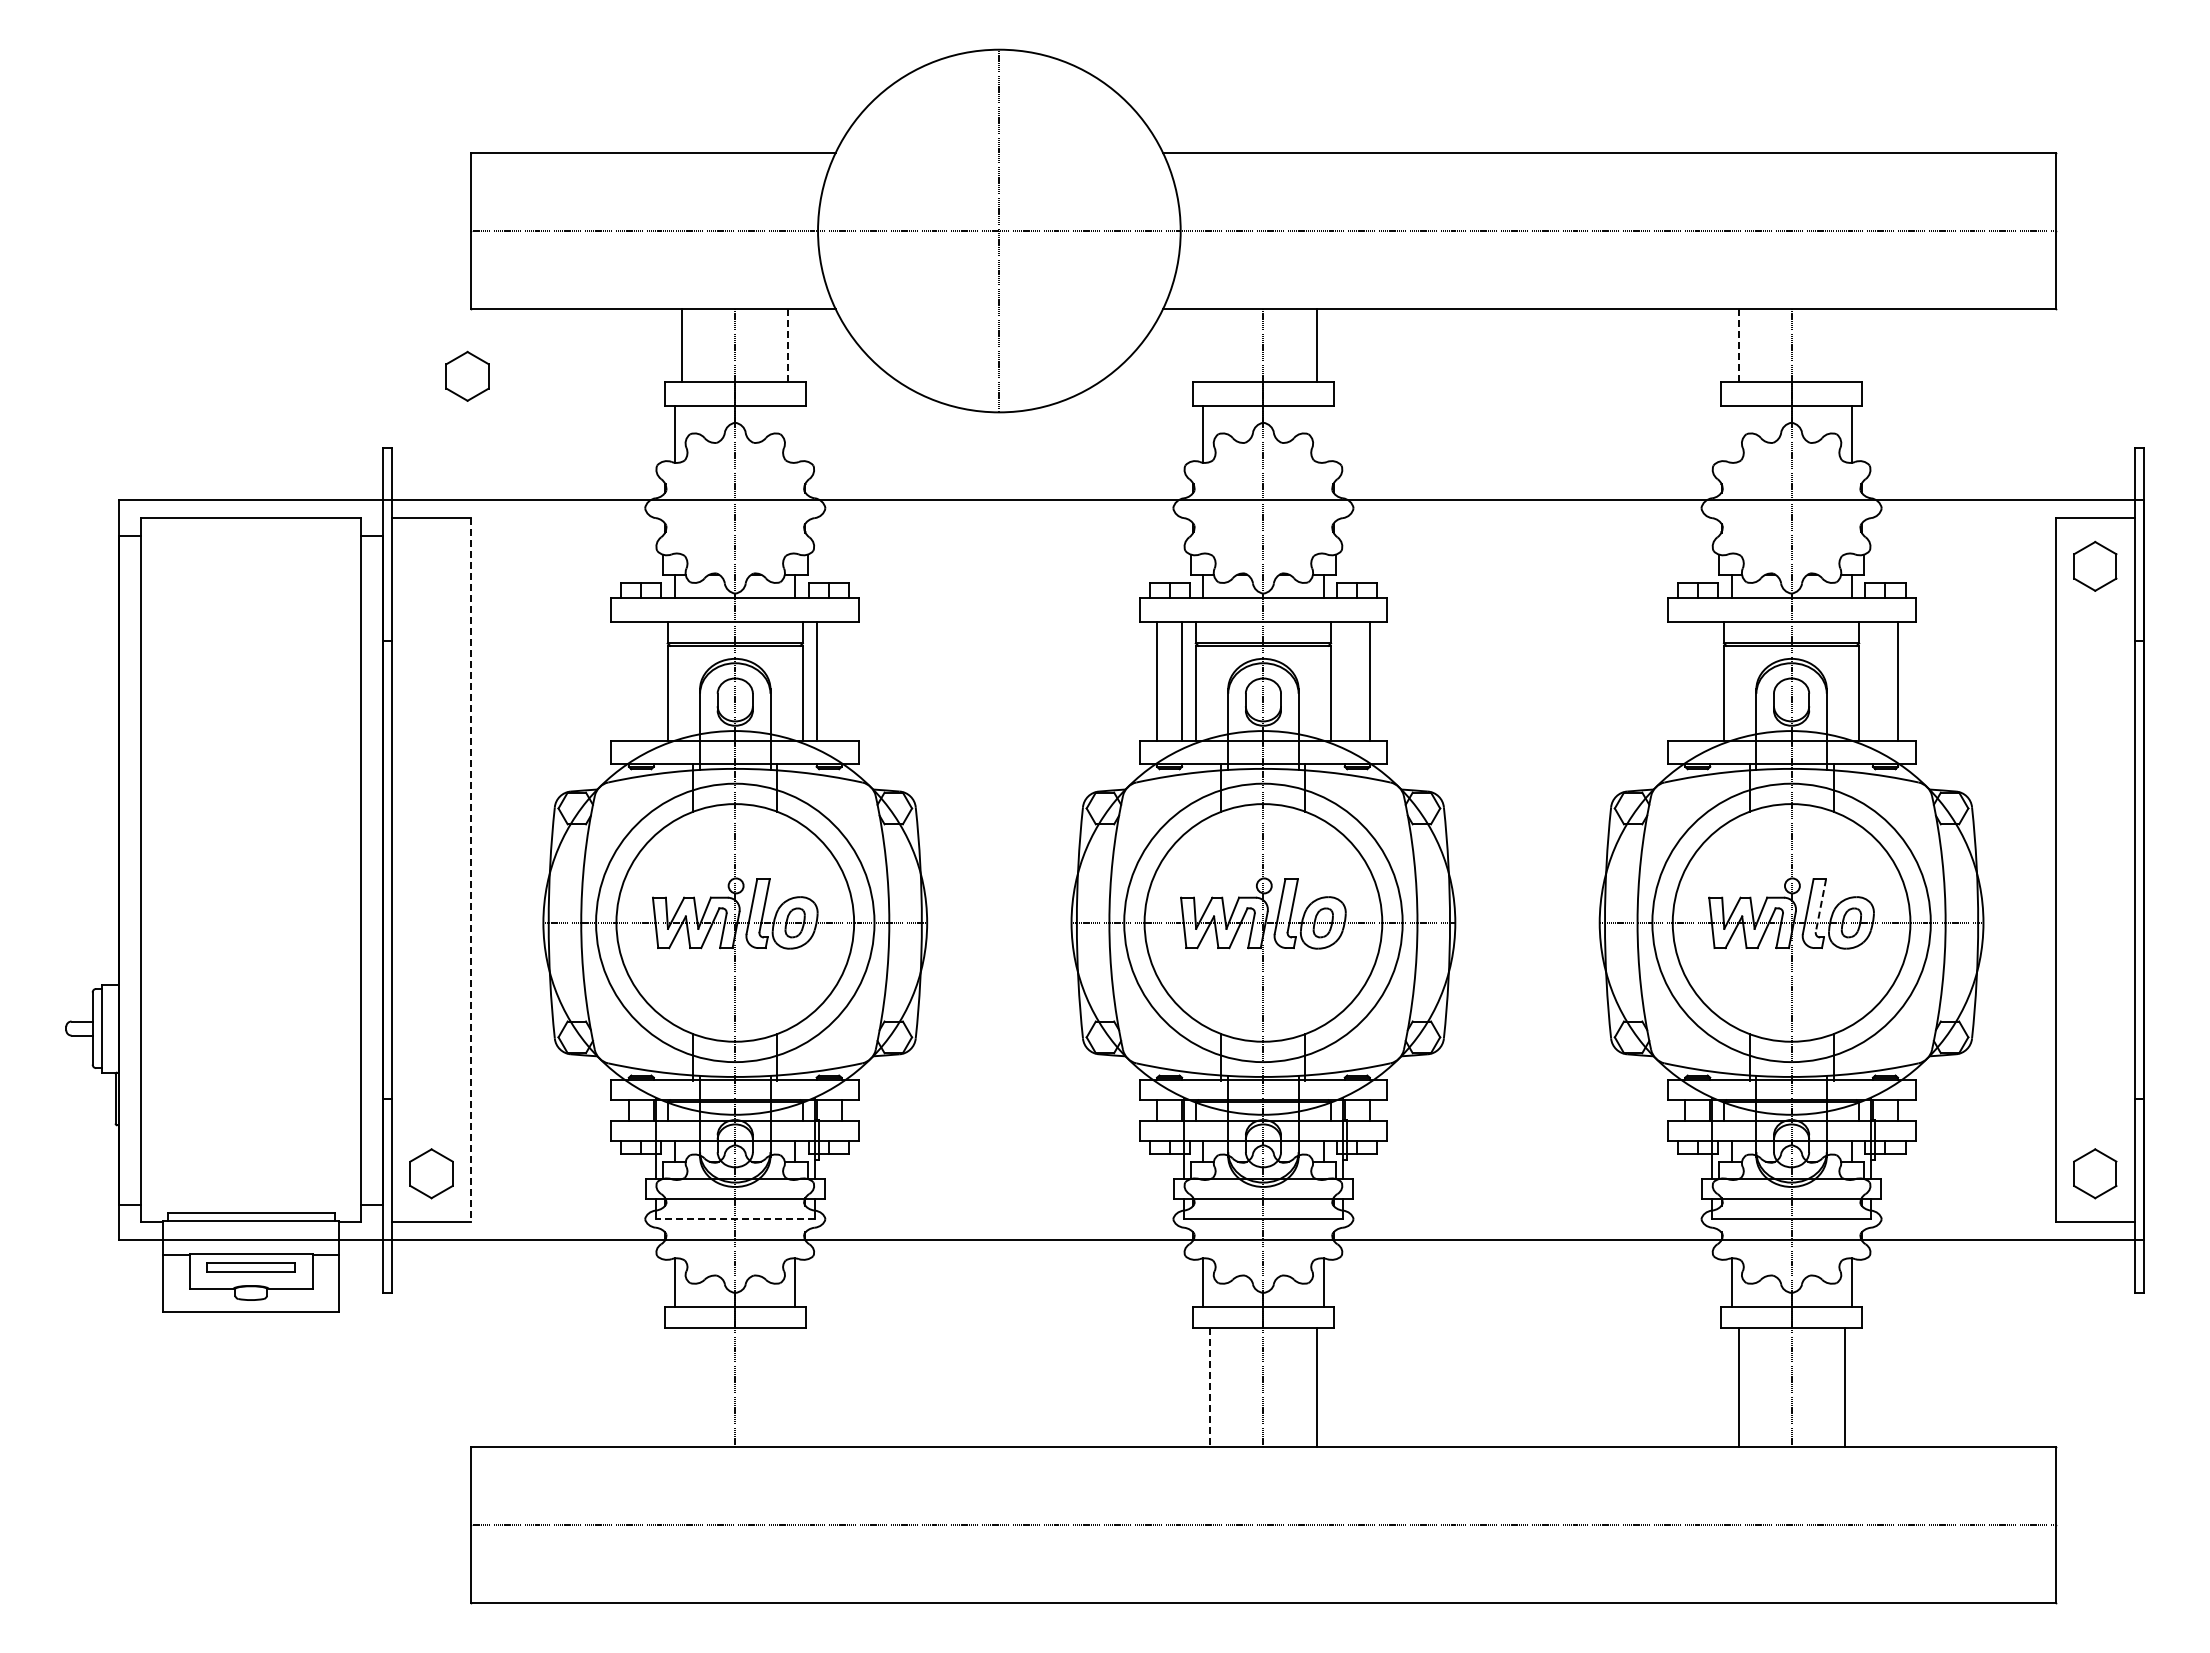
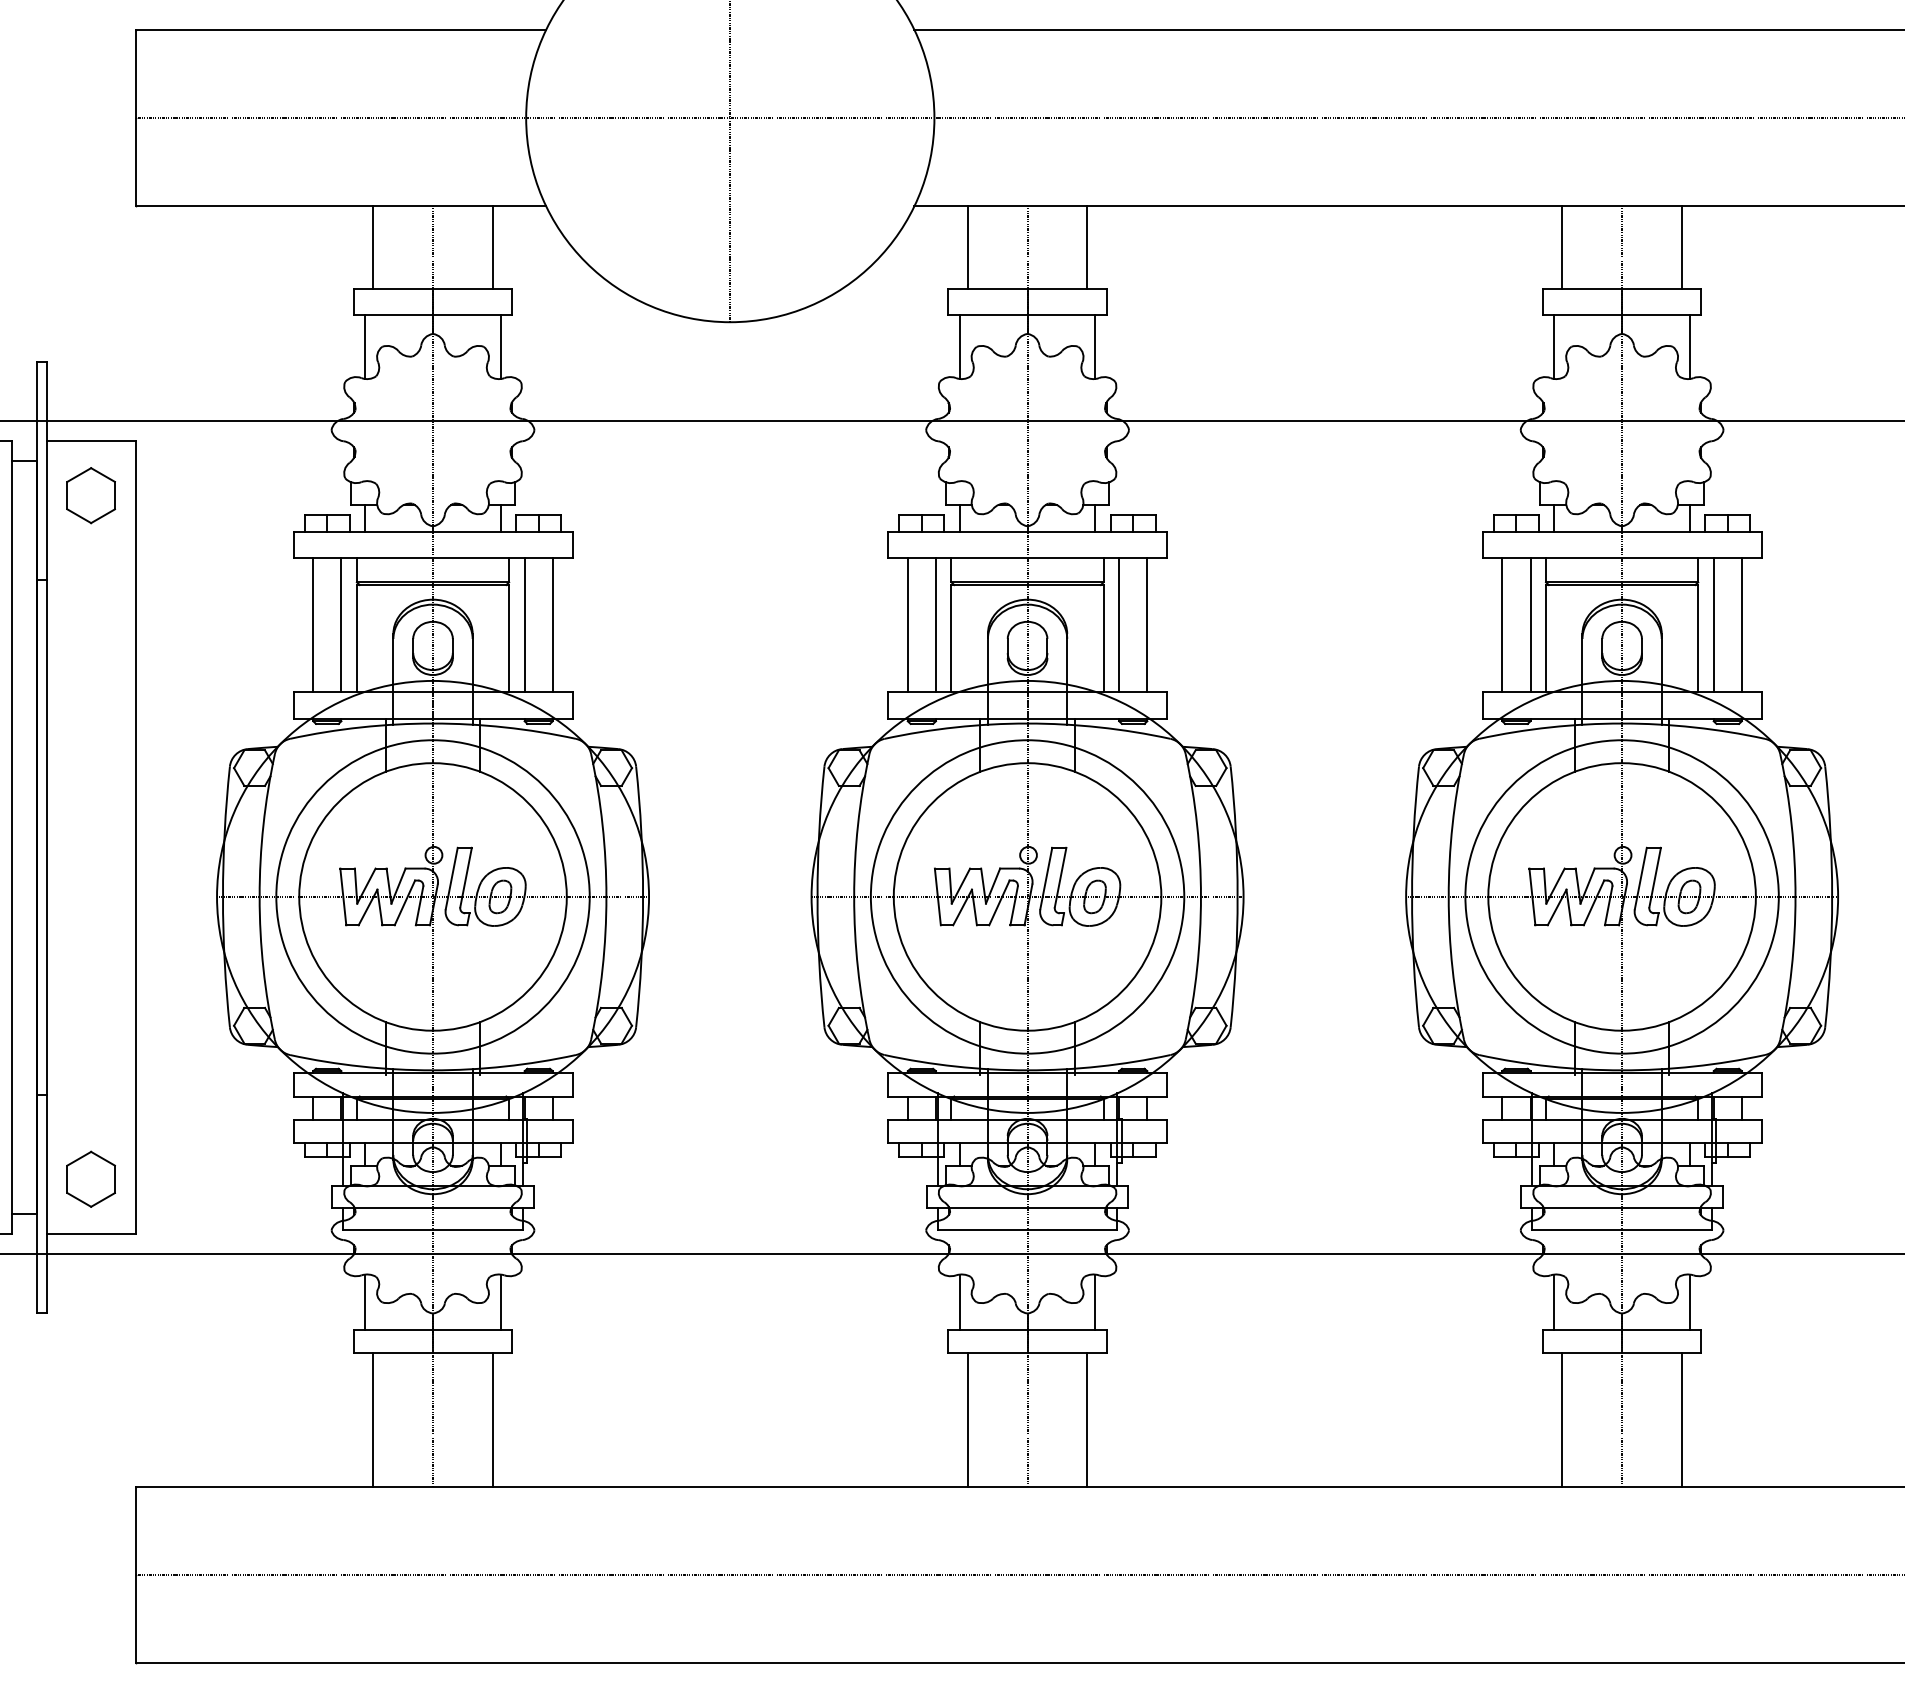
line: (788, 345) -> (492, 246), dashed -> solid
line: (1210, 345) -> (967, 246), added
line: (1738, 345) -> (1562, 246), dashed -> solid
line: (1844, 345) -> (1681, 246), added
part: (467, 375) -> (91, 494), moved
line: (795, 434) -> (500, 347), added
line: (1323, 434) -> (1095, 347), added
line: (1731, 434) -> (1554, 347), added
line: (628, 681) -> (312, 625), added
line: (653, 681) -> (340, 625), added
line: (841, 681) -> (552, 625), added
line: (1344, 681) -> (1118, 625), added
line: (1685, 681) -> (1502, 625), added
line: (1710, 681) -> (1530, 625), added
line: (1872, 681) -> (1713, 625), added
line: (471, 870) -> (136, 837), dashed -> solid
line: (1820, 905) -> (1654, 877), dashed -> solid
line: (735, 1219) -> (433, 1230), dashed -> solid
line: (682, 1386) -> (373, 1418), added
line: (788, 1386) -> (492, 1418), added
line: (1210, 1387) -> (967, 1419), dashed -> solid

